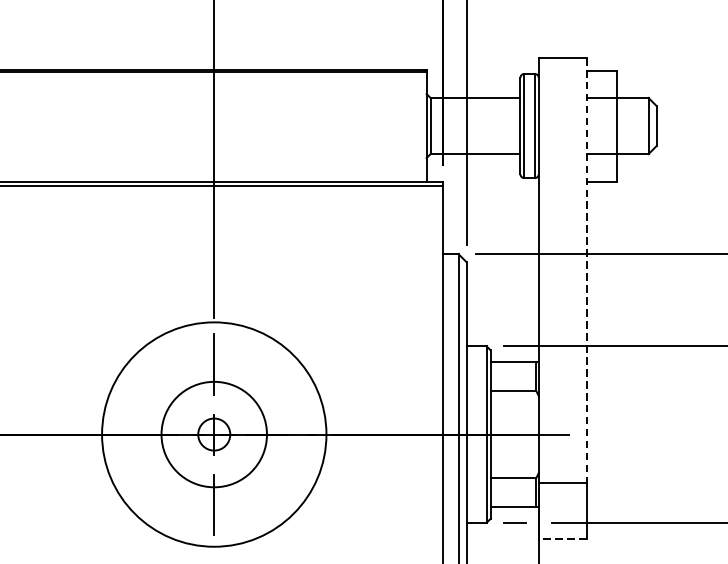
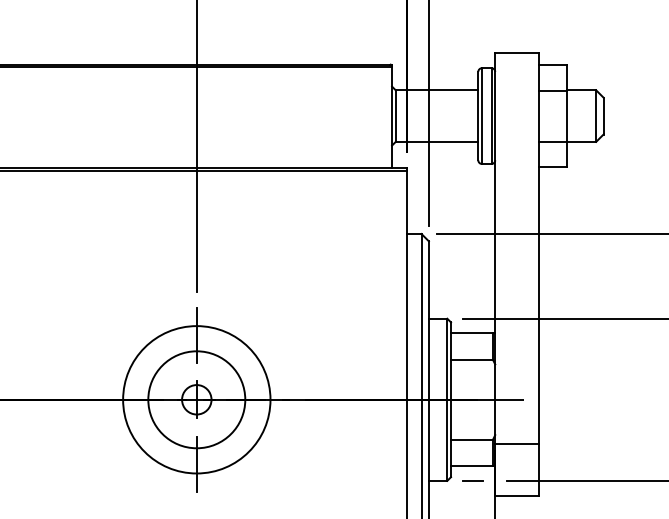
line: (586, 271) -> (539, 249), dashed -> solid
circle: (213, 434) -> (196, 399), size x0.71
line: (561, 538) -> (516, 495), dashed -> solid

